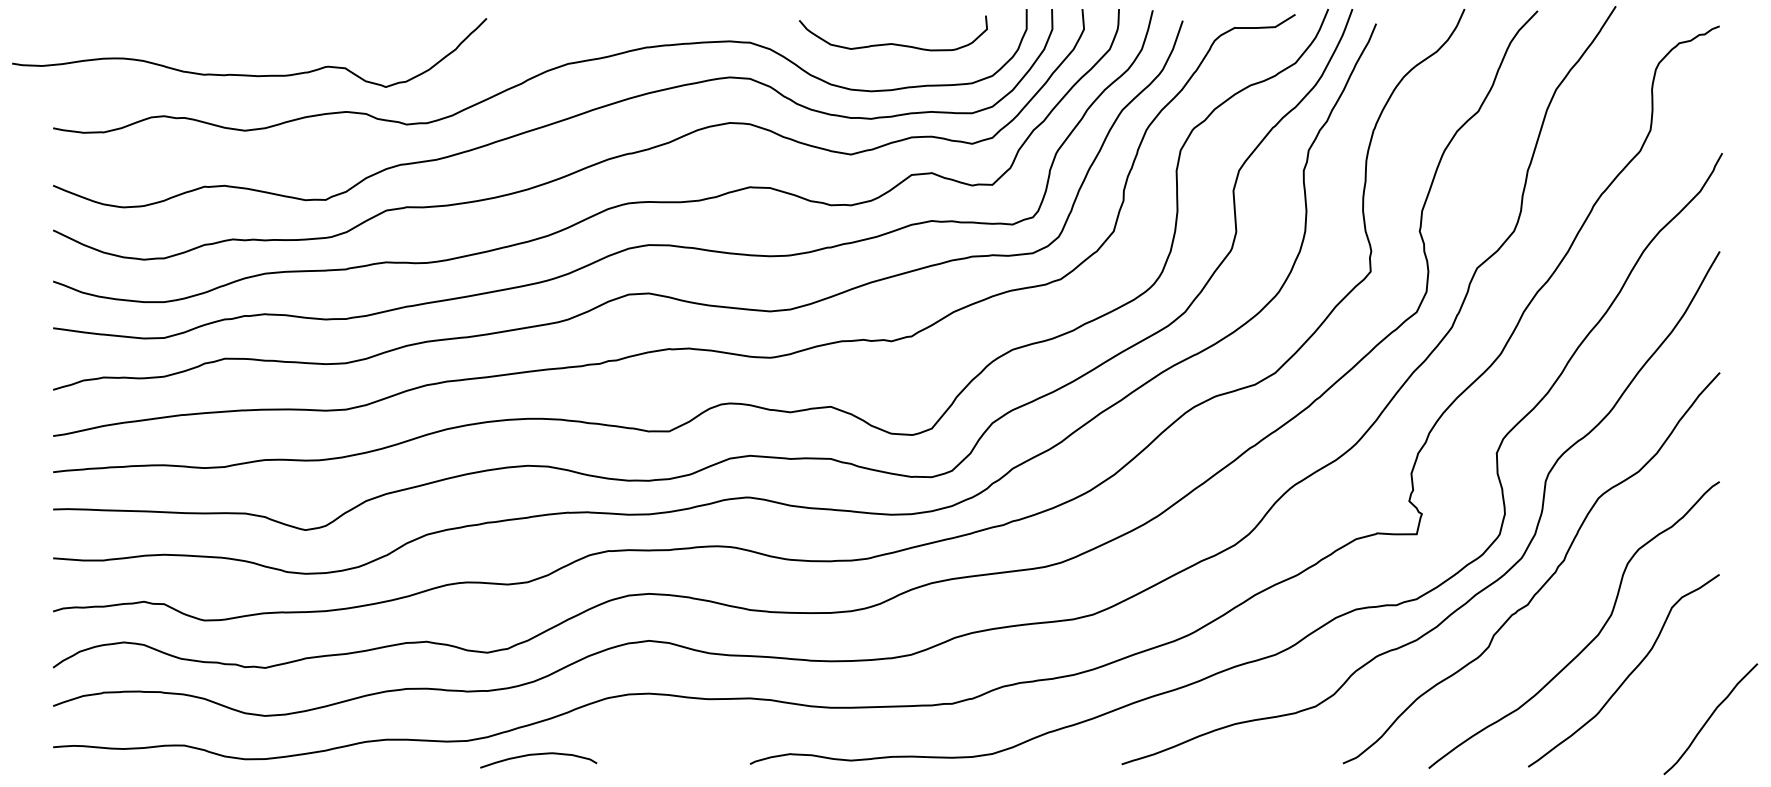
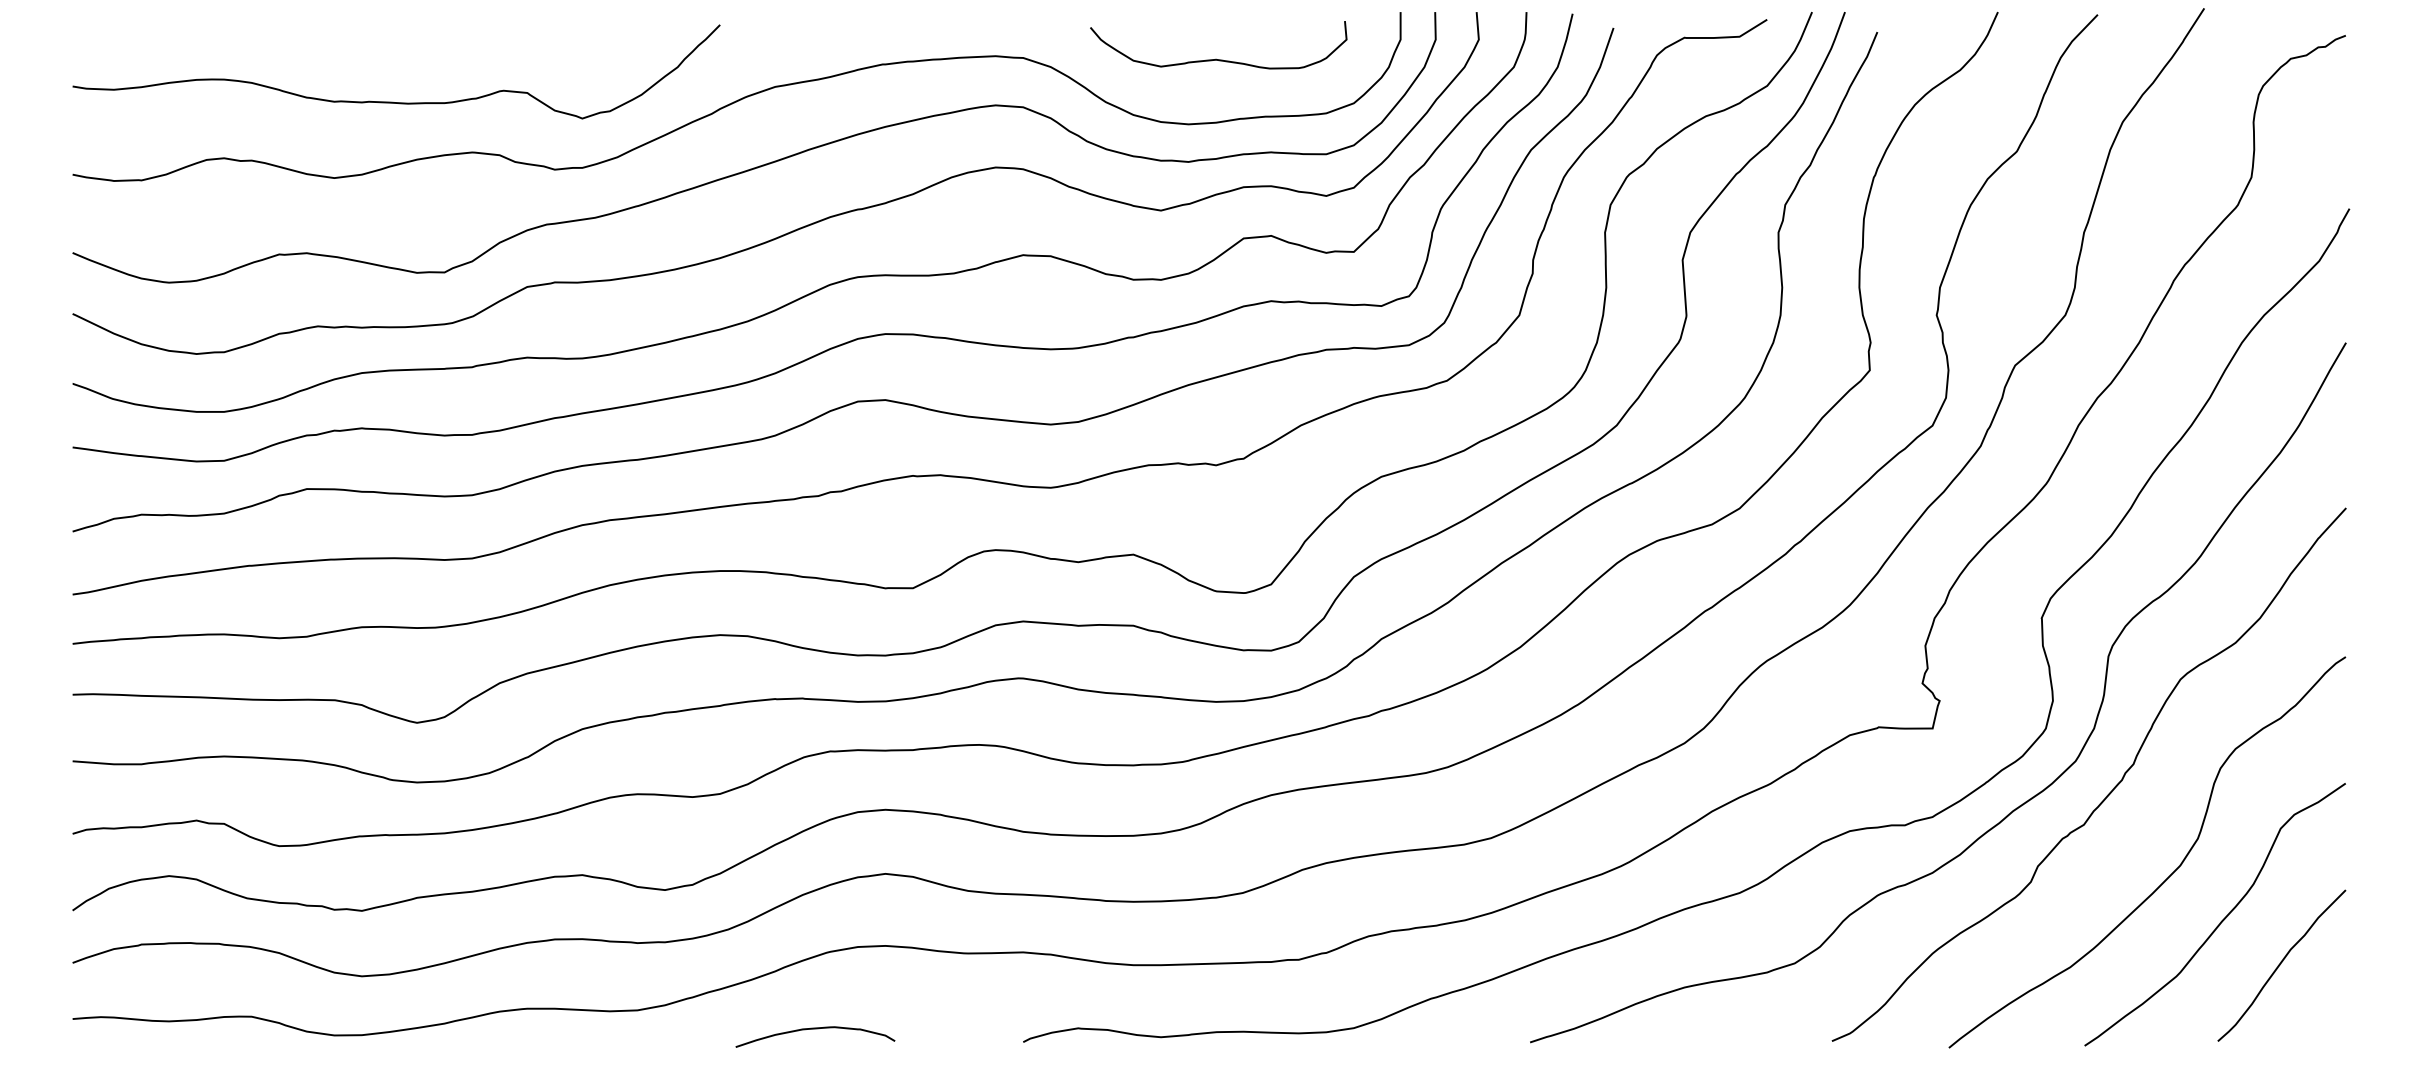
curve: (249, 74) -> (396, 101), moved
curve: (1710, 718) -> (2281, 964), moved
curve: (538, 755) -> (815, 1030), moved

